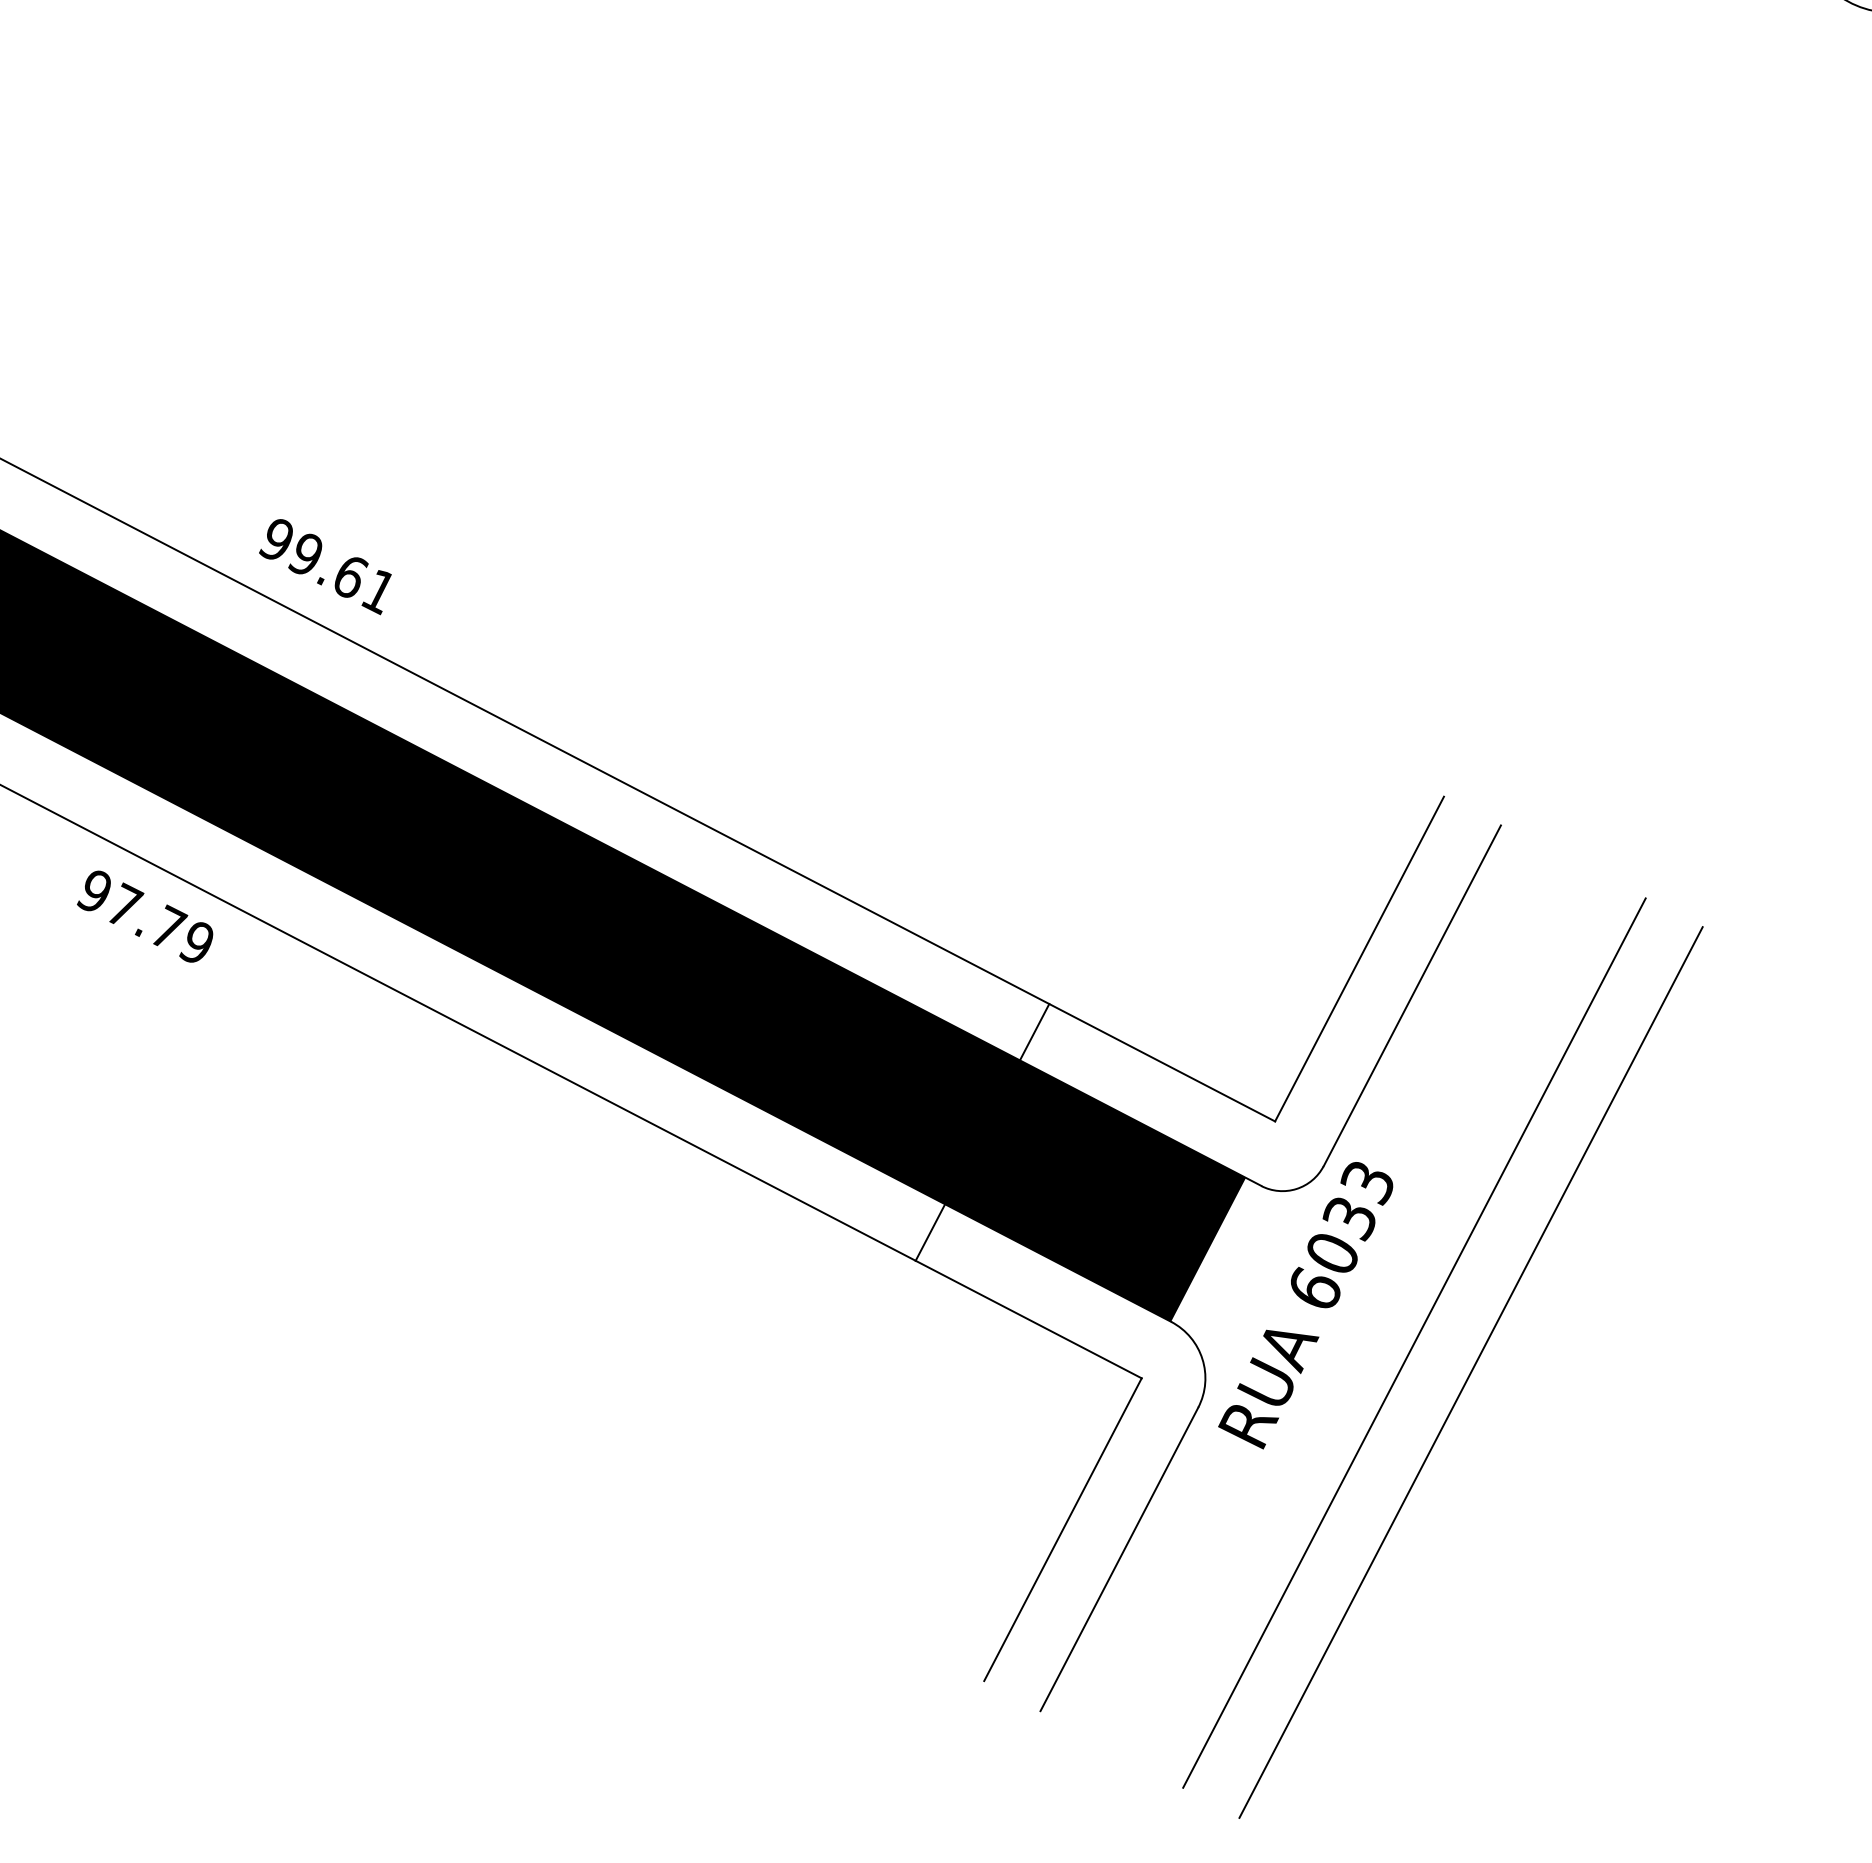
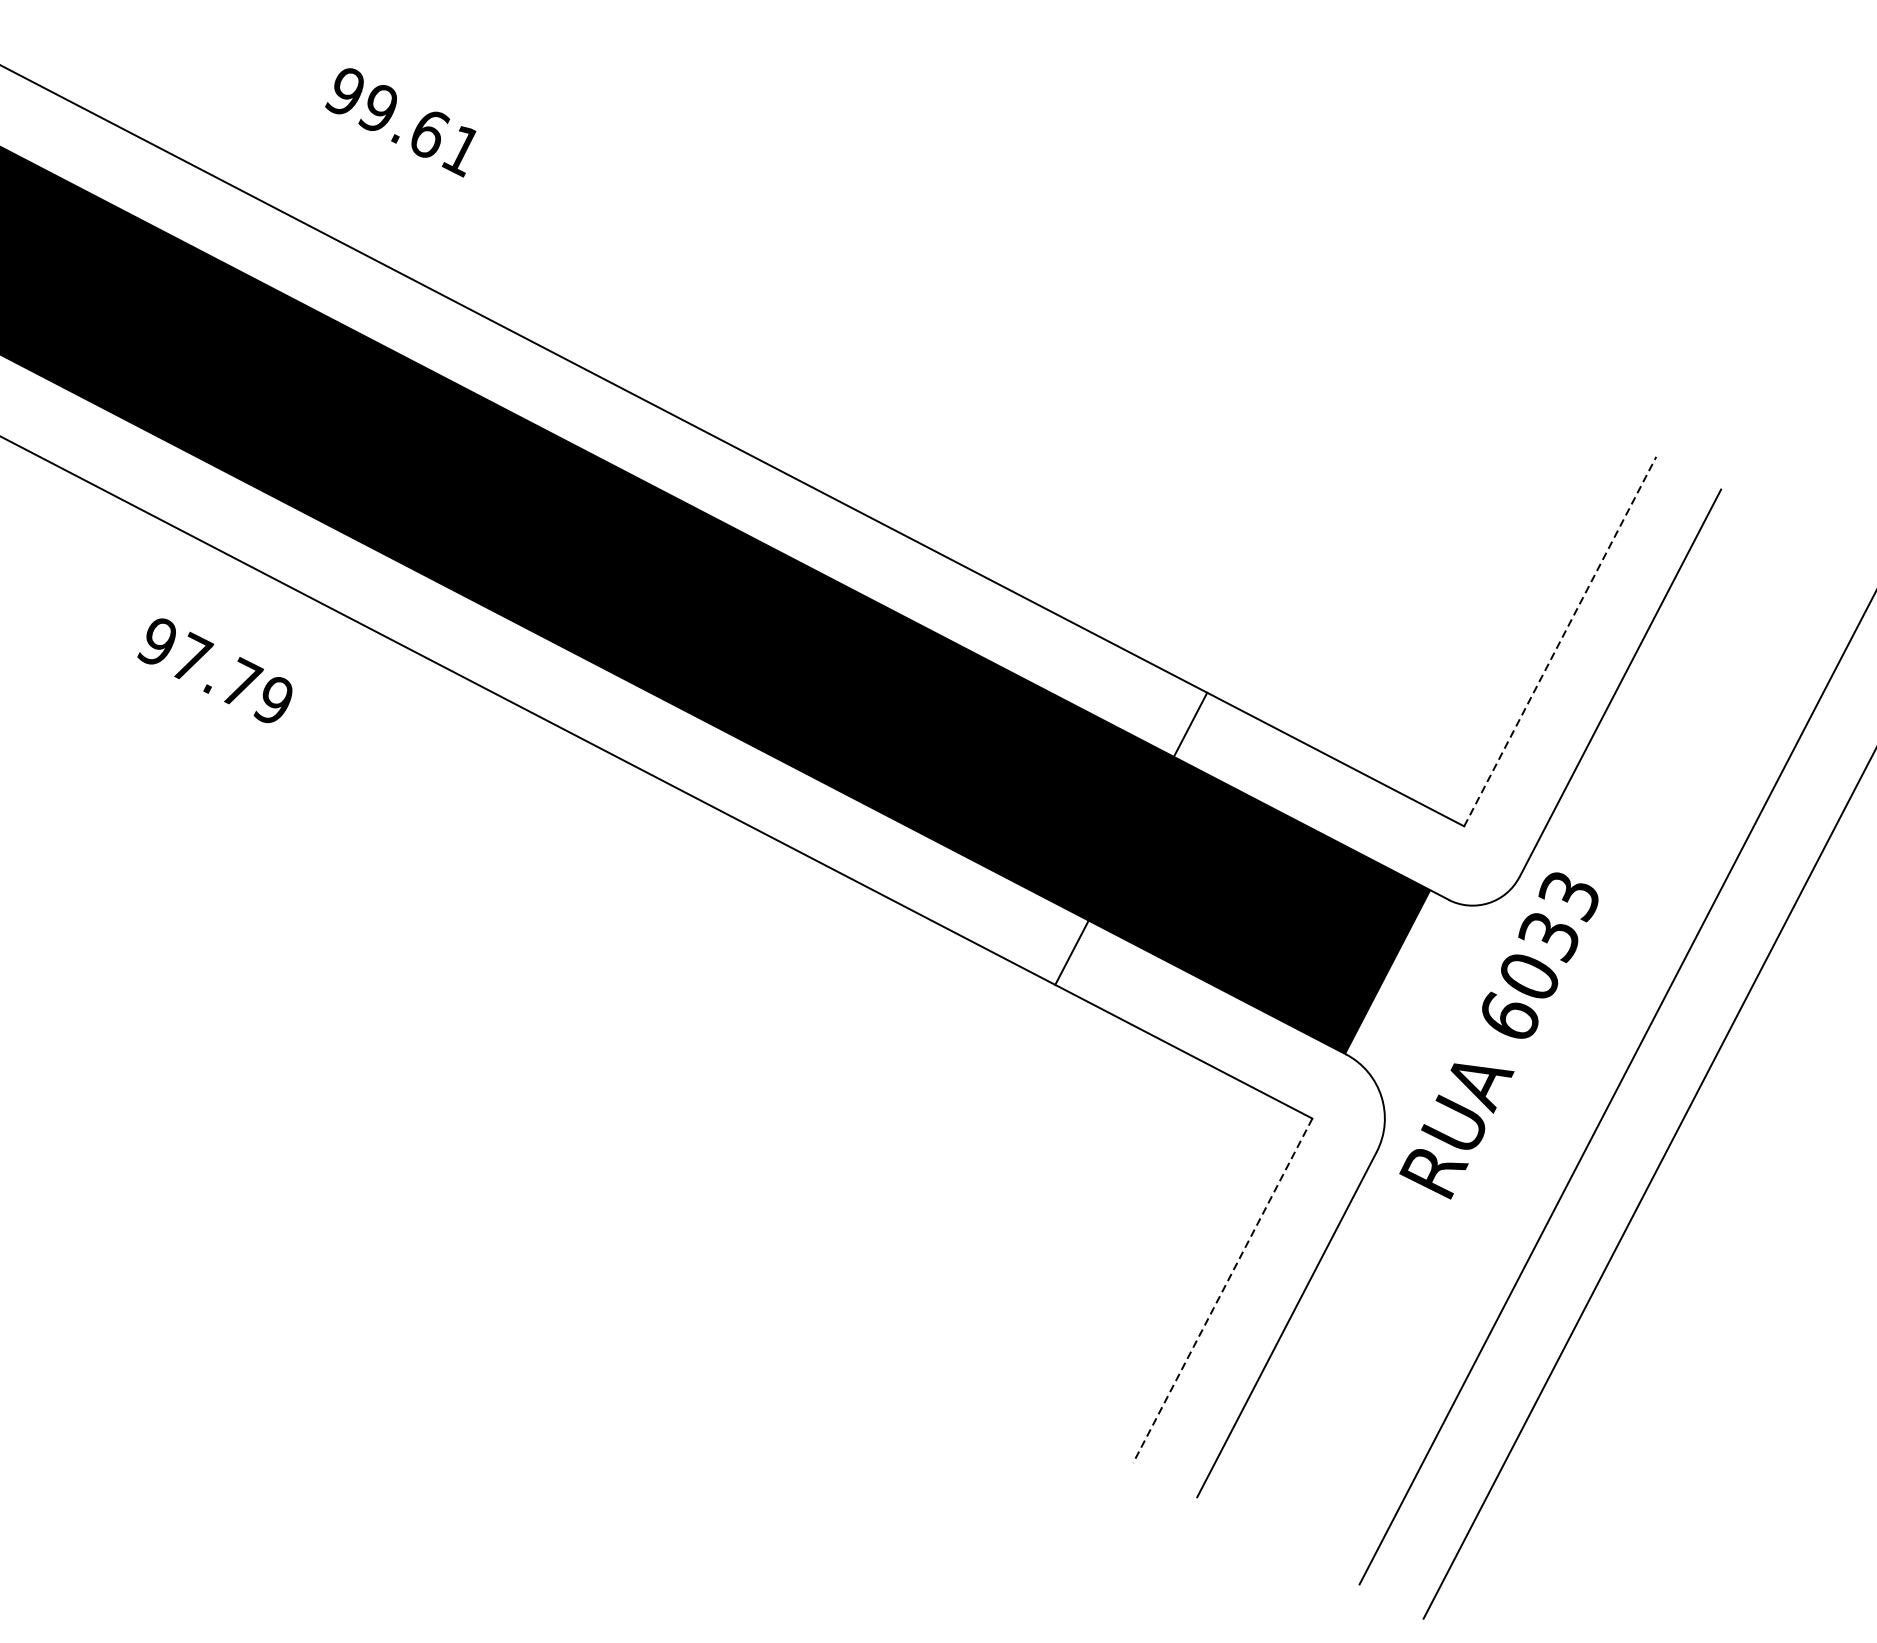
text: (325, 567) -> (400, 123), moved
text: (145, 916) -> (215, 670), moved
line: (1359, 958) -> (1560, 640), solid -> dashed
line: (1062, 1529) -> (1222, 1290), solid -> dashed

